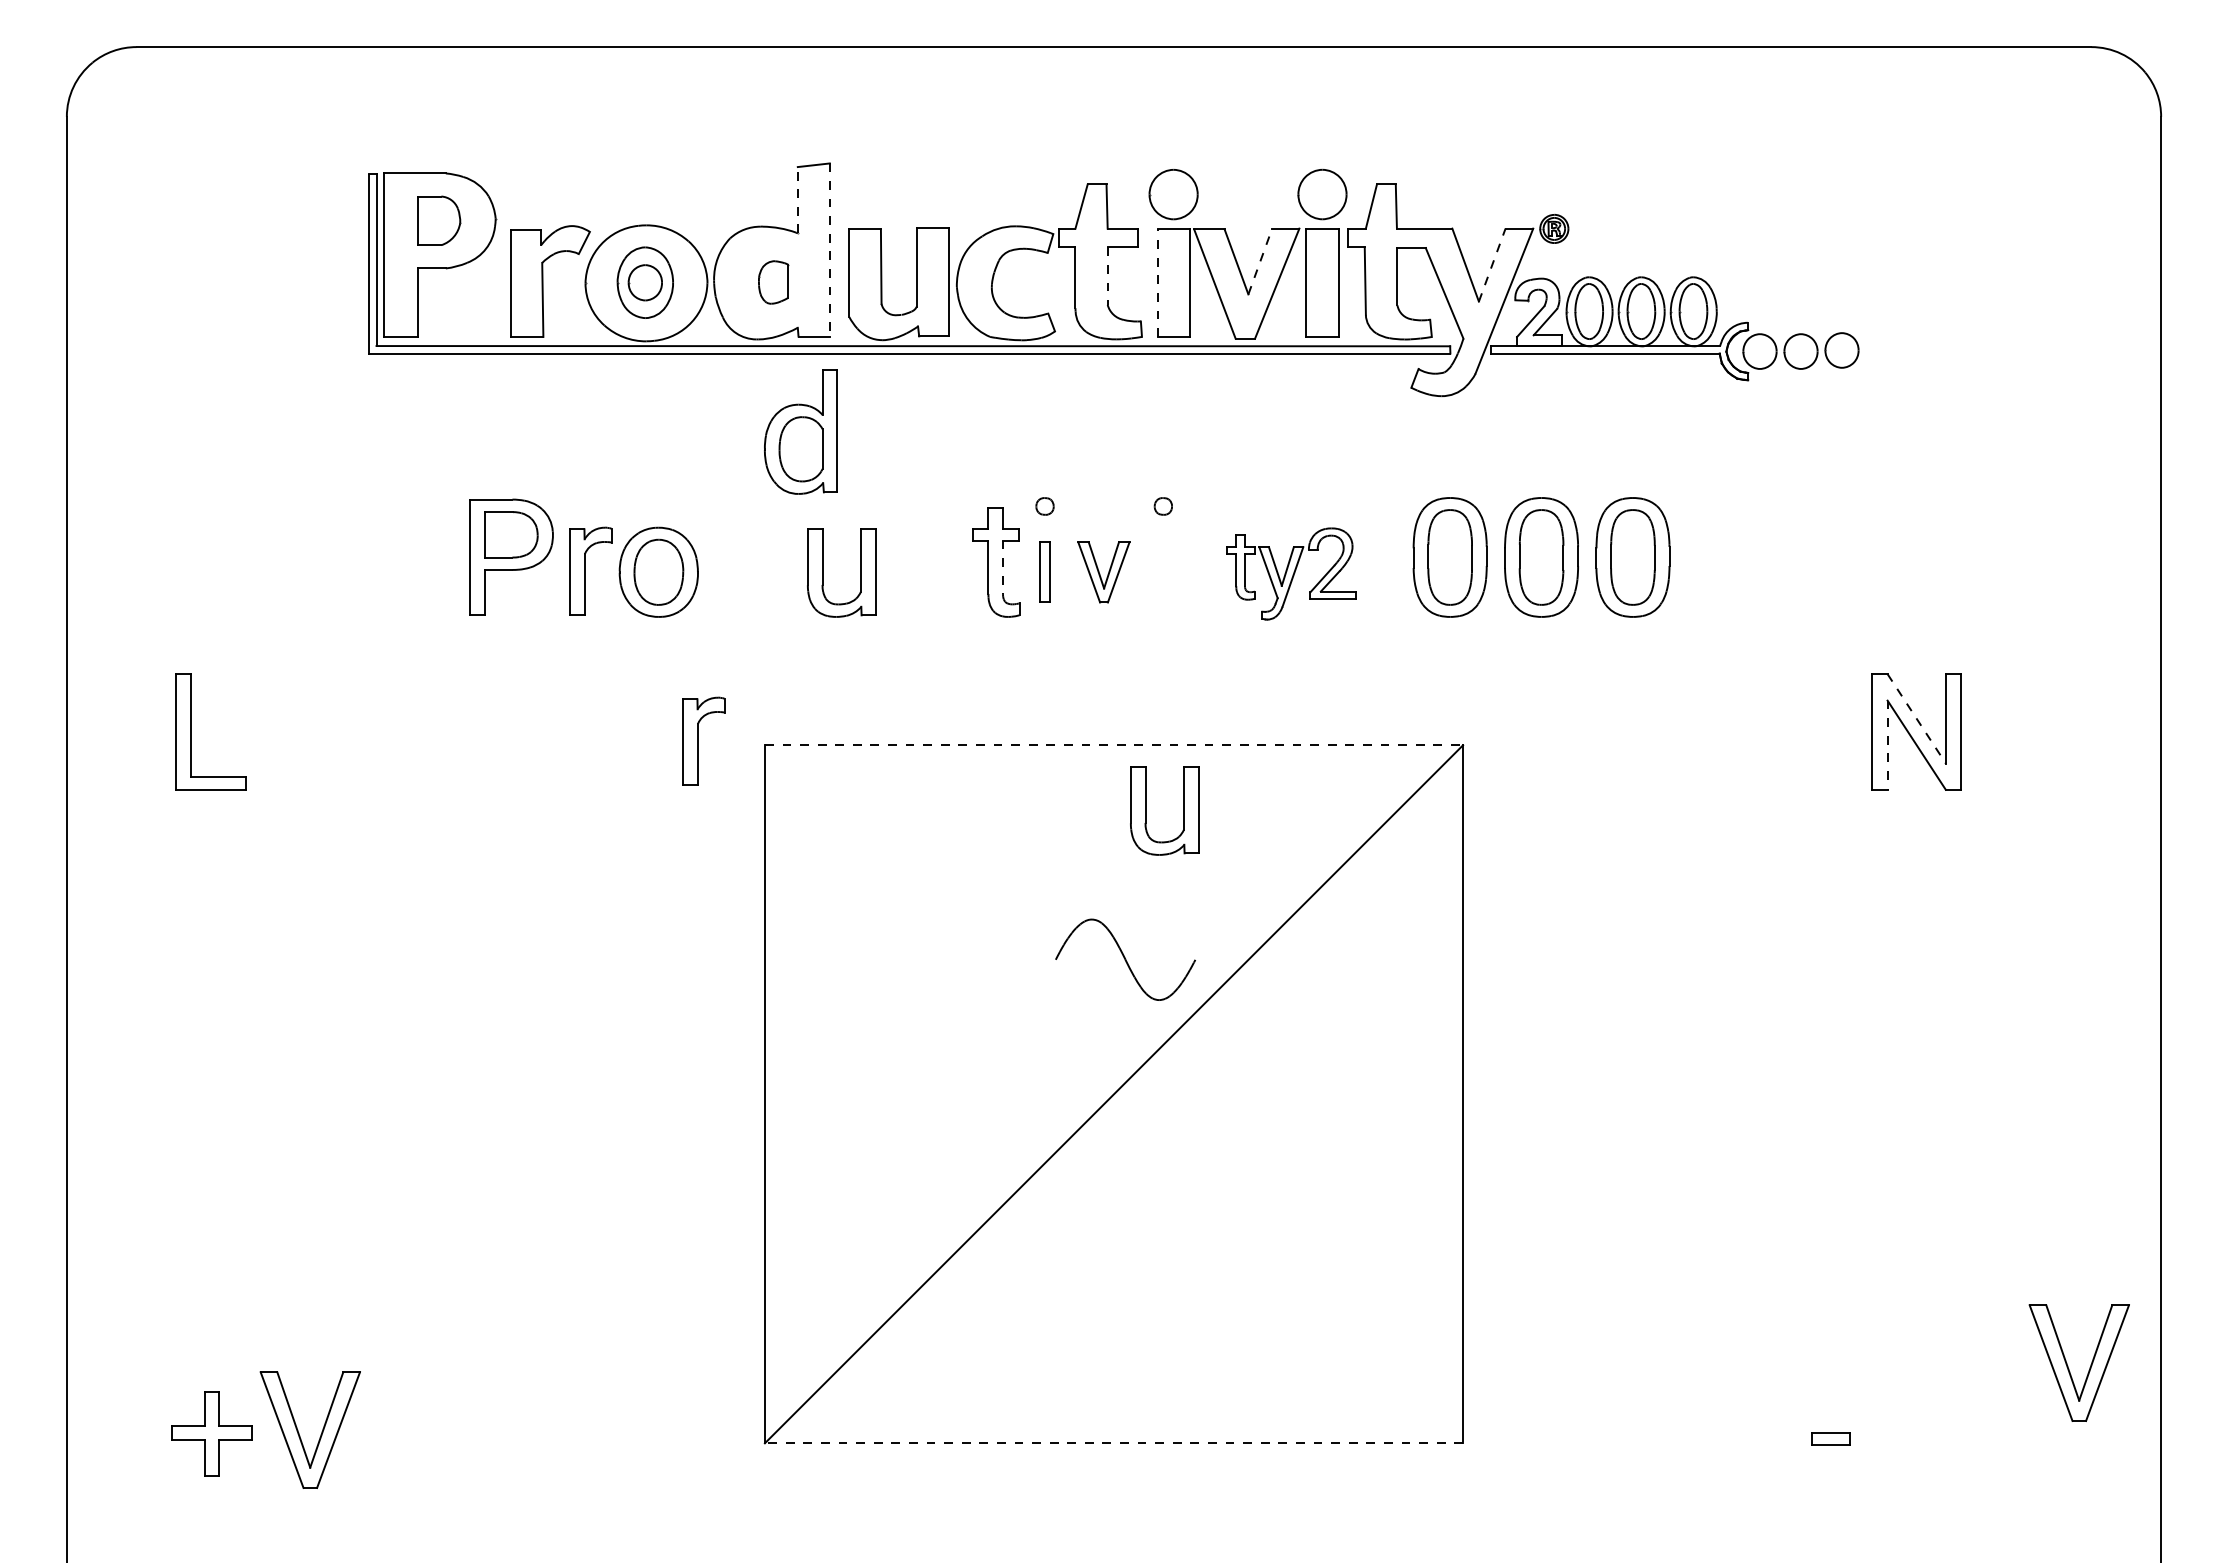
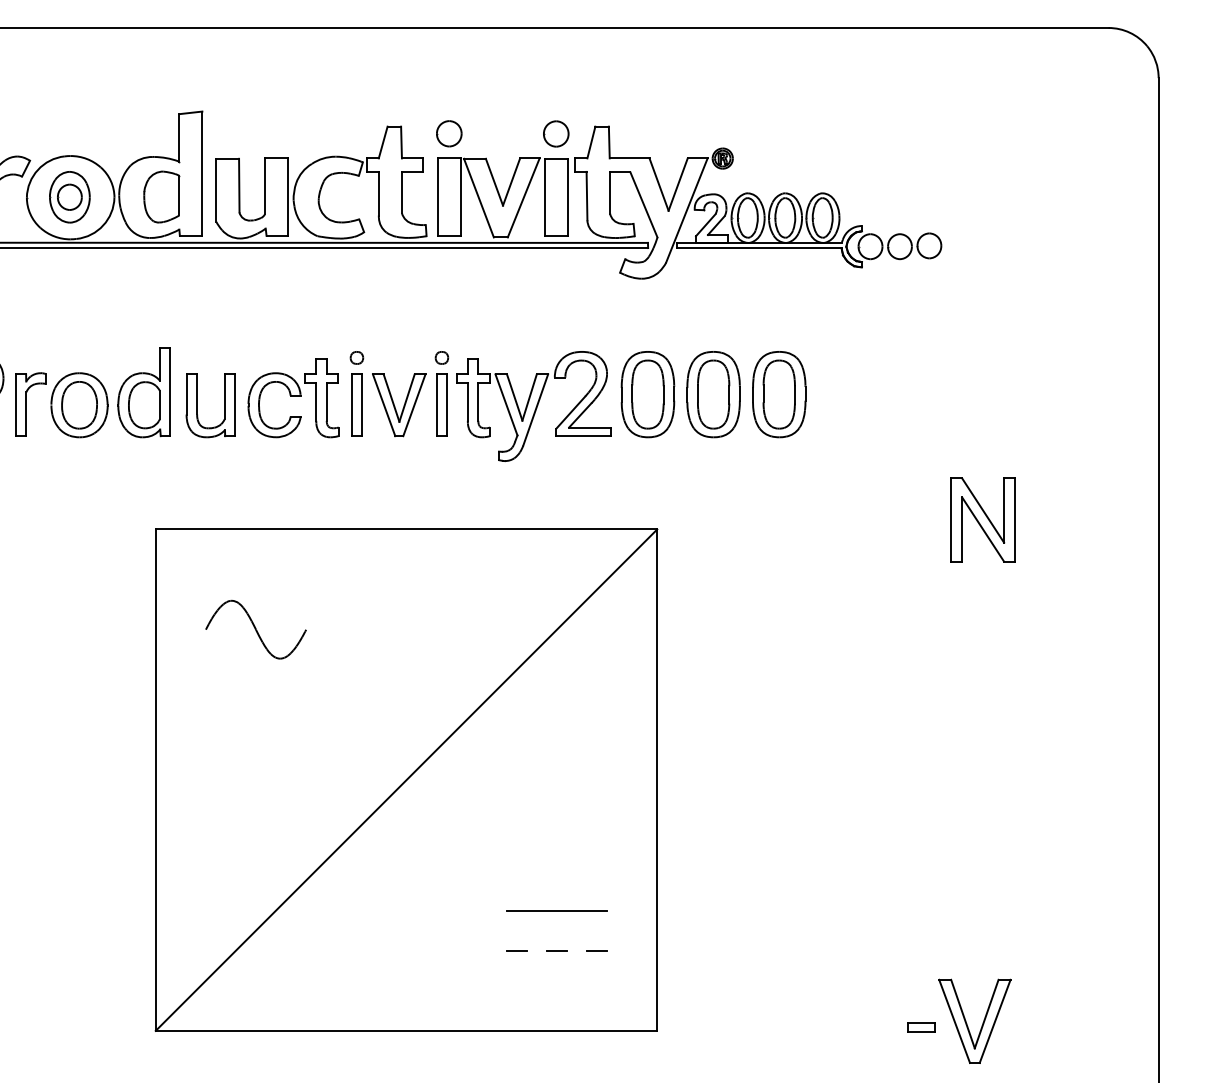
part: (1173, 193) -> (449, 133), size x0.71
part: (1322, 194) -> (556, 133), size x0.71
line: (797, 199) -> (179, 137), dashed -> solid
line: (829, 250) -> (202, 174), dashed -> solid
line: (1260, 261) -> (511, 181), dashed -> solid
line: (1492, 265) -> (678, 184), dashed -> solid
line: (1107, 276) -> (401, 192), dashed -> solid
part: (773, 282) -> (161, 197), size x1.67
line: (1157, 282) -> (437, 197), dashed -> solid
part: (800, 431) -> (143, 392), moved
line: (1003, 567) -> (327, 401), dashed -> solid
part: (909, 571) -> (259, 404), added
part: (1044, 571) -> (356, 404), size x1.43
part: (1163, 571) -> (442, 404), added
part: (1103, 572) -> (398, 405), size x1.43
part: (1291, 573) -> (533, 406), size x1.67
line: (1917, 719) -> (983, 510), dashed -> solid
part: (703, 740) -> (111, 526), removed
line: (1114, 745) -> (406, 529), dashed -> solid
line: (1887, 745) -> (962, 529), dashed -> solid
part: (1146, 810) -> (429, 576), removed
part: (1125, 959) -> (256, 629), moved
line: (1323, 1275) -> (556, 910), added
line: (1267, 1331) -> (516, 950), added
line: (1323, 1331) -> (556, 950), added
line: (1379, 1331) -> (597, 950), added
part: (2068, 1366) -> (967, 1023), moved
line: (1113, 1443) -> (406, 1031), dashed -> solid

